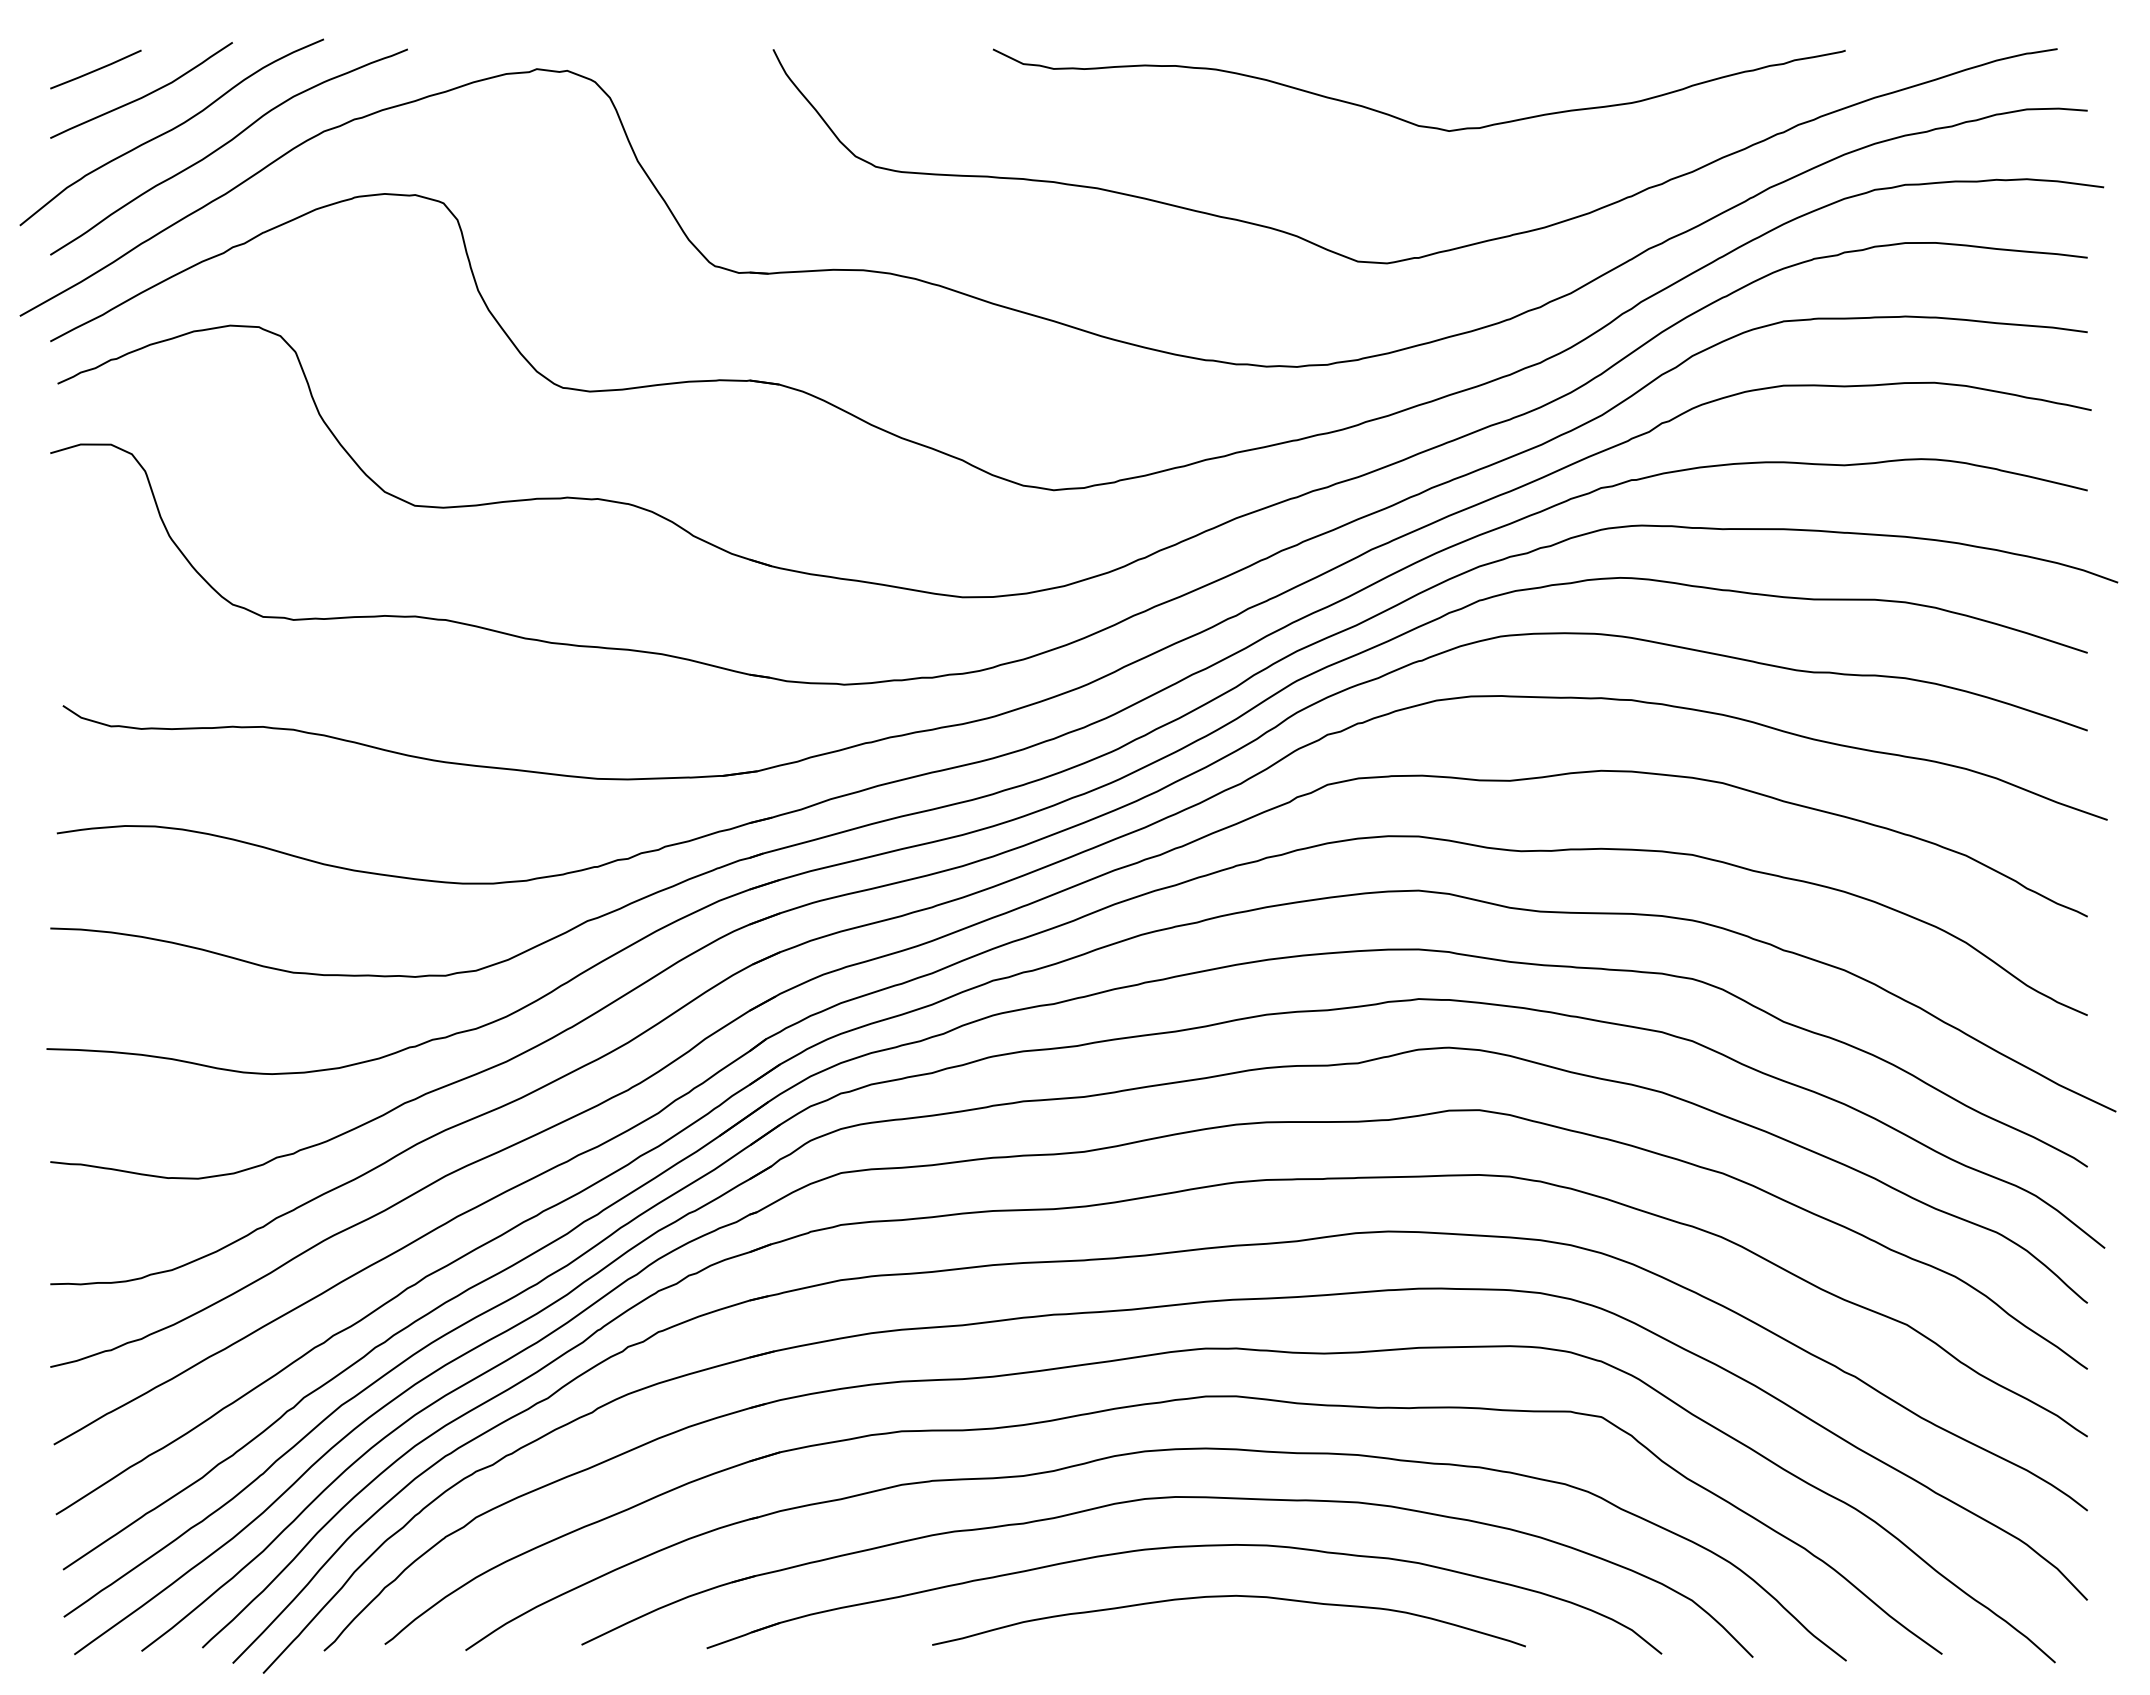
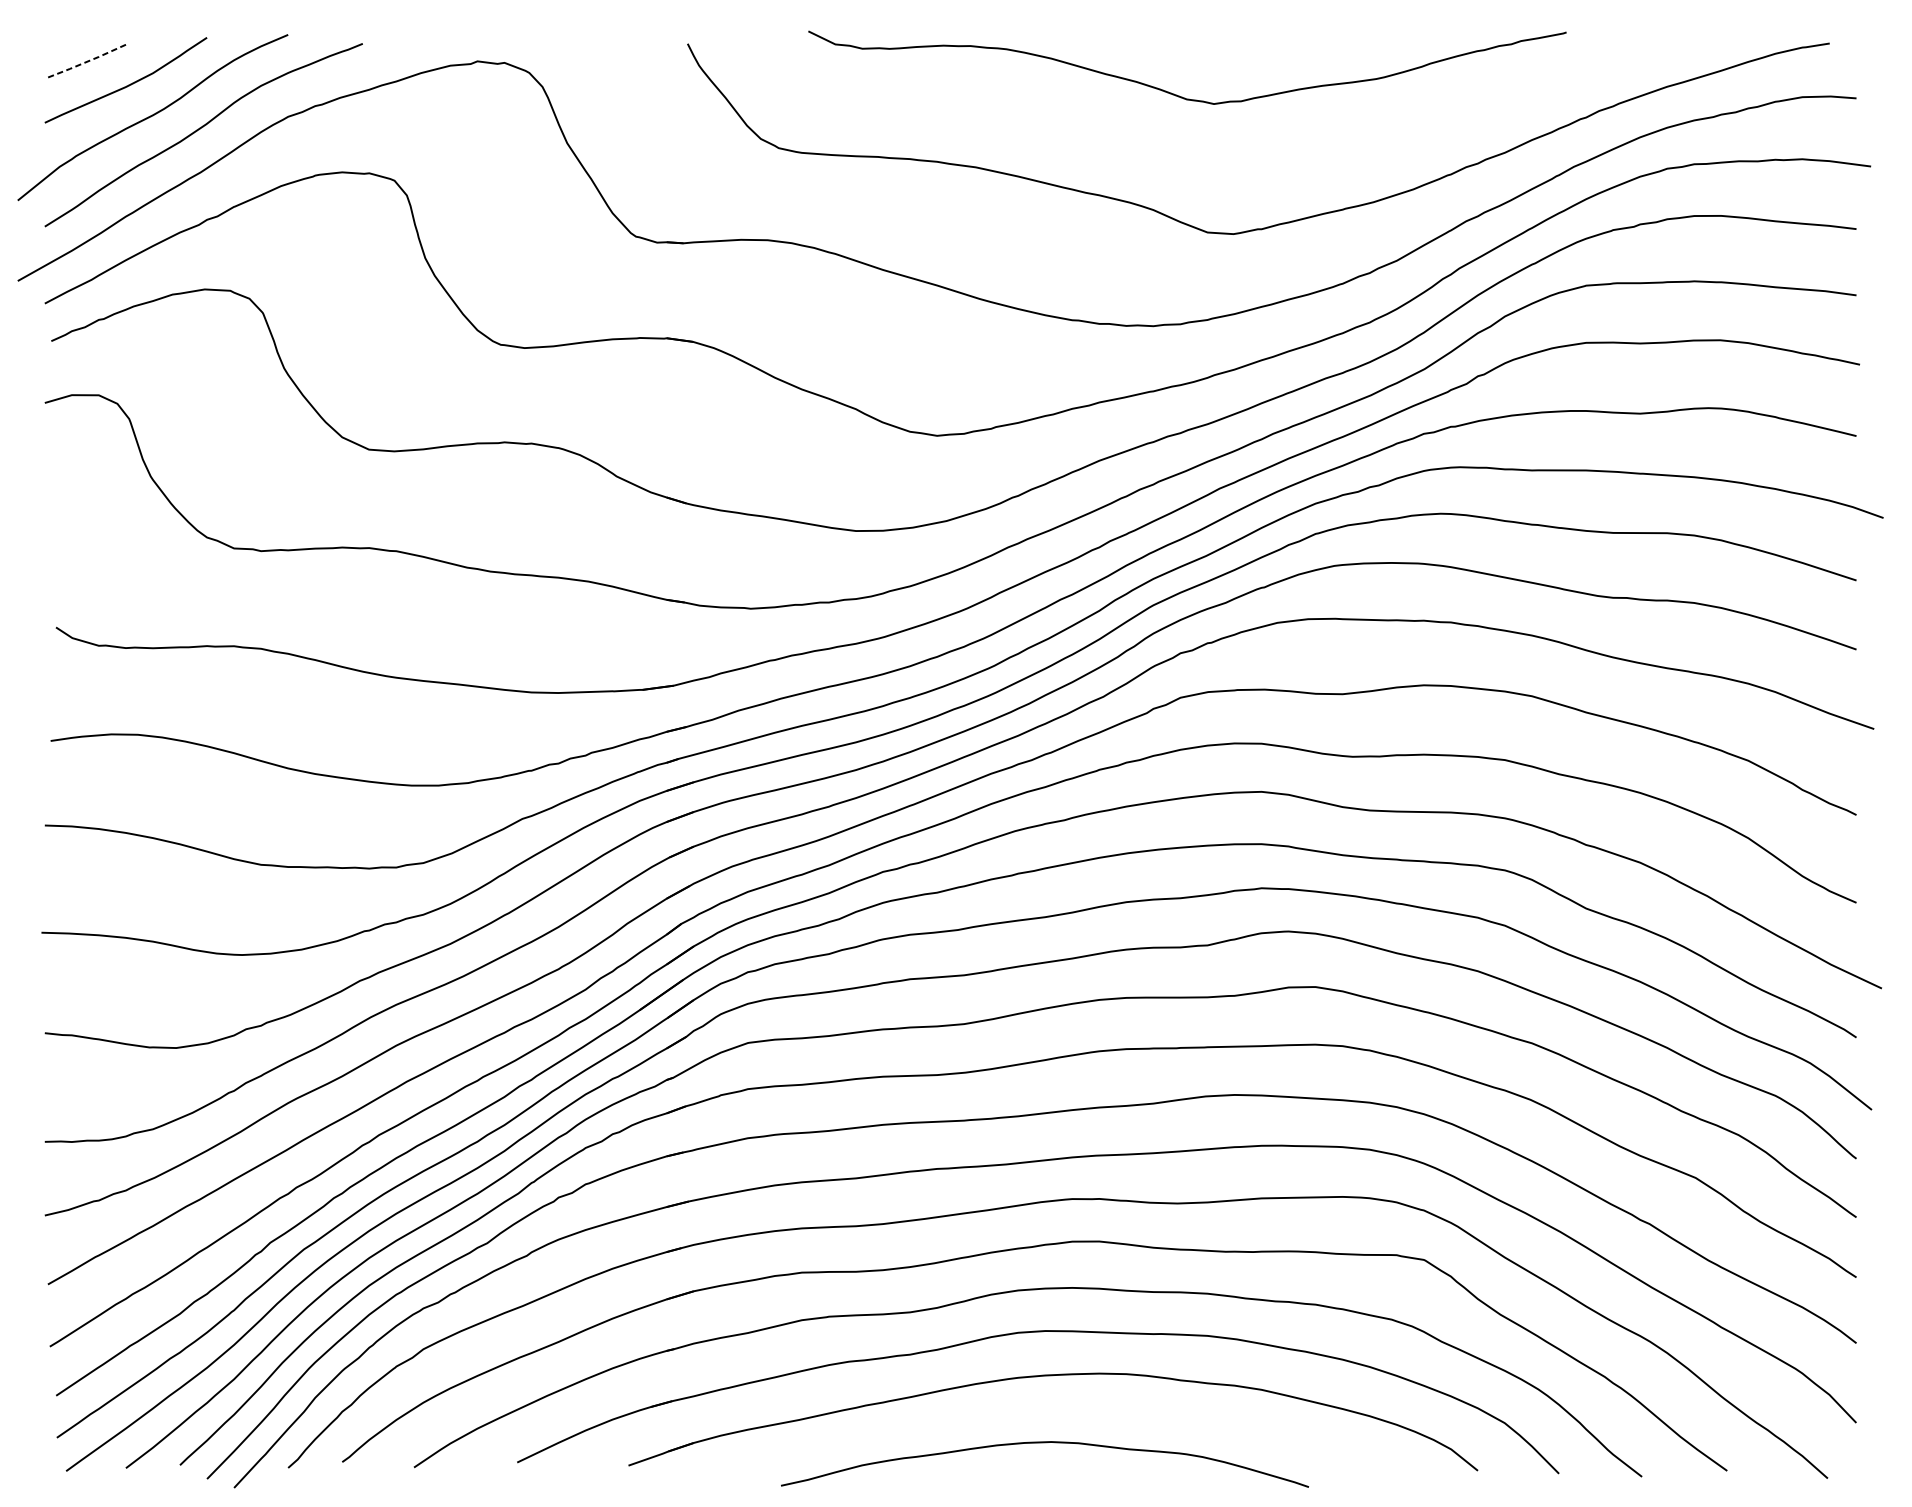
line: (95, 70) -> (85, 62), solid -> dashed
curve: (1407, 120) -> (1176, 94), moved
curve: (1226, 1597) -> (1042, 1443), moved

